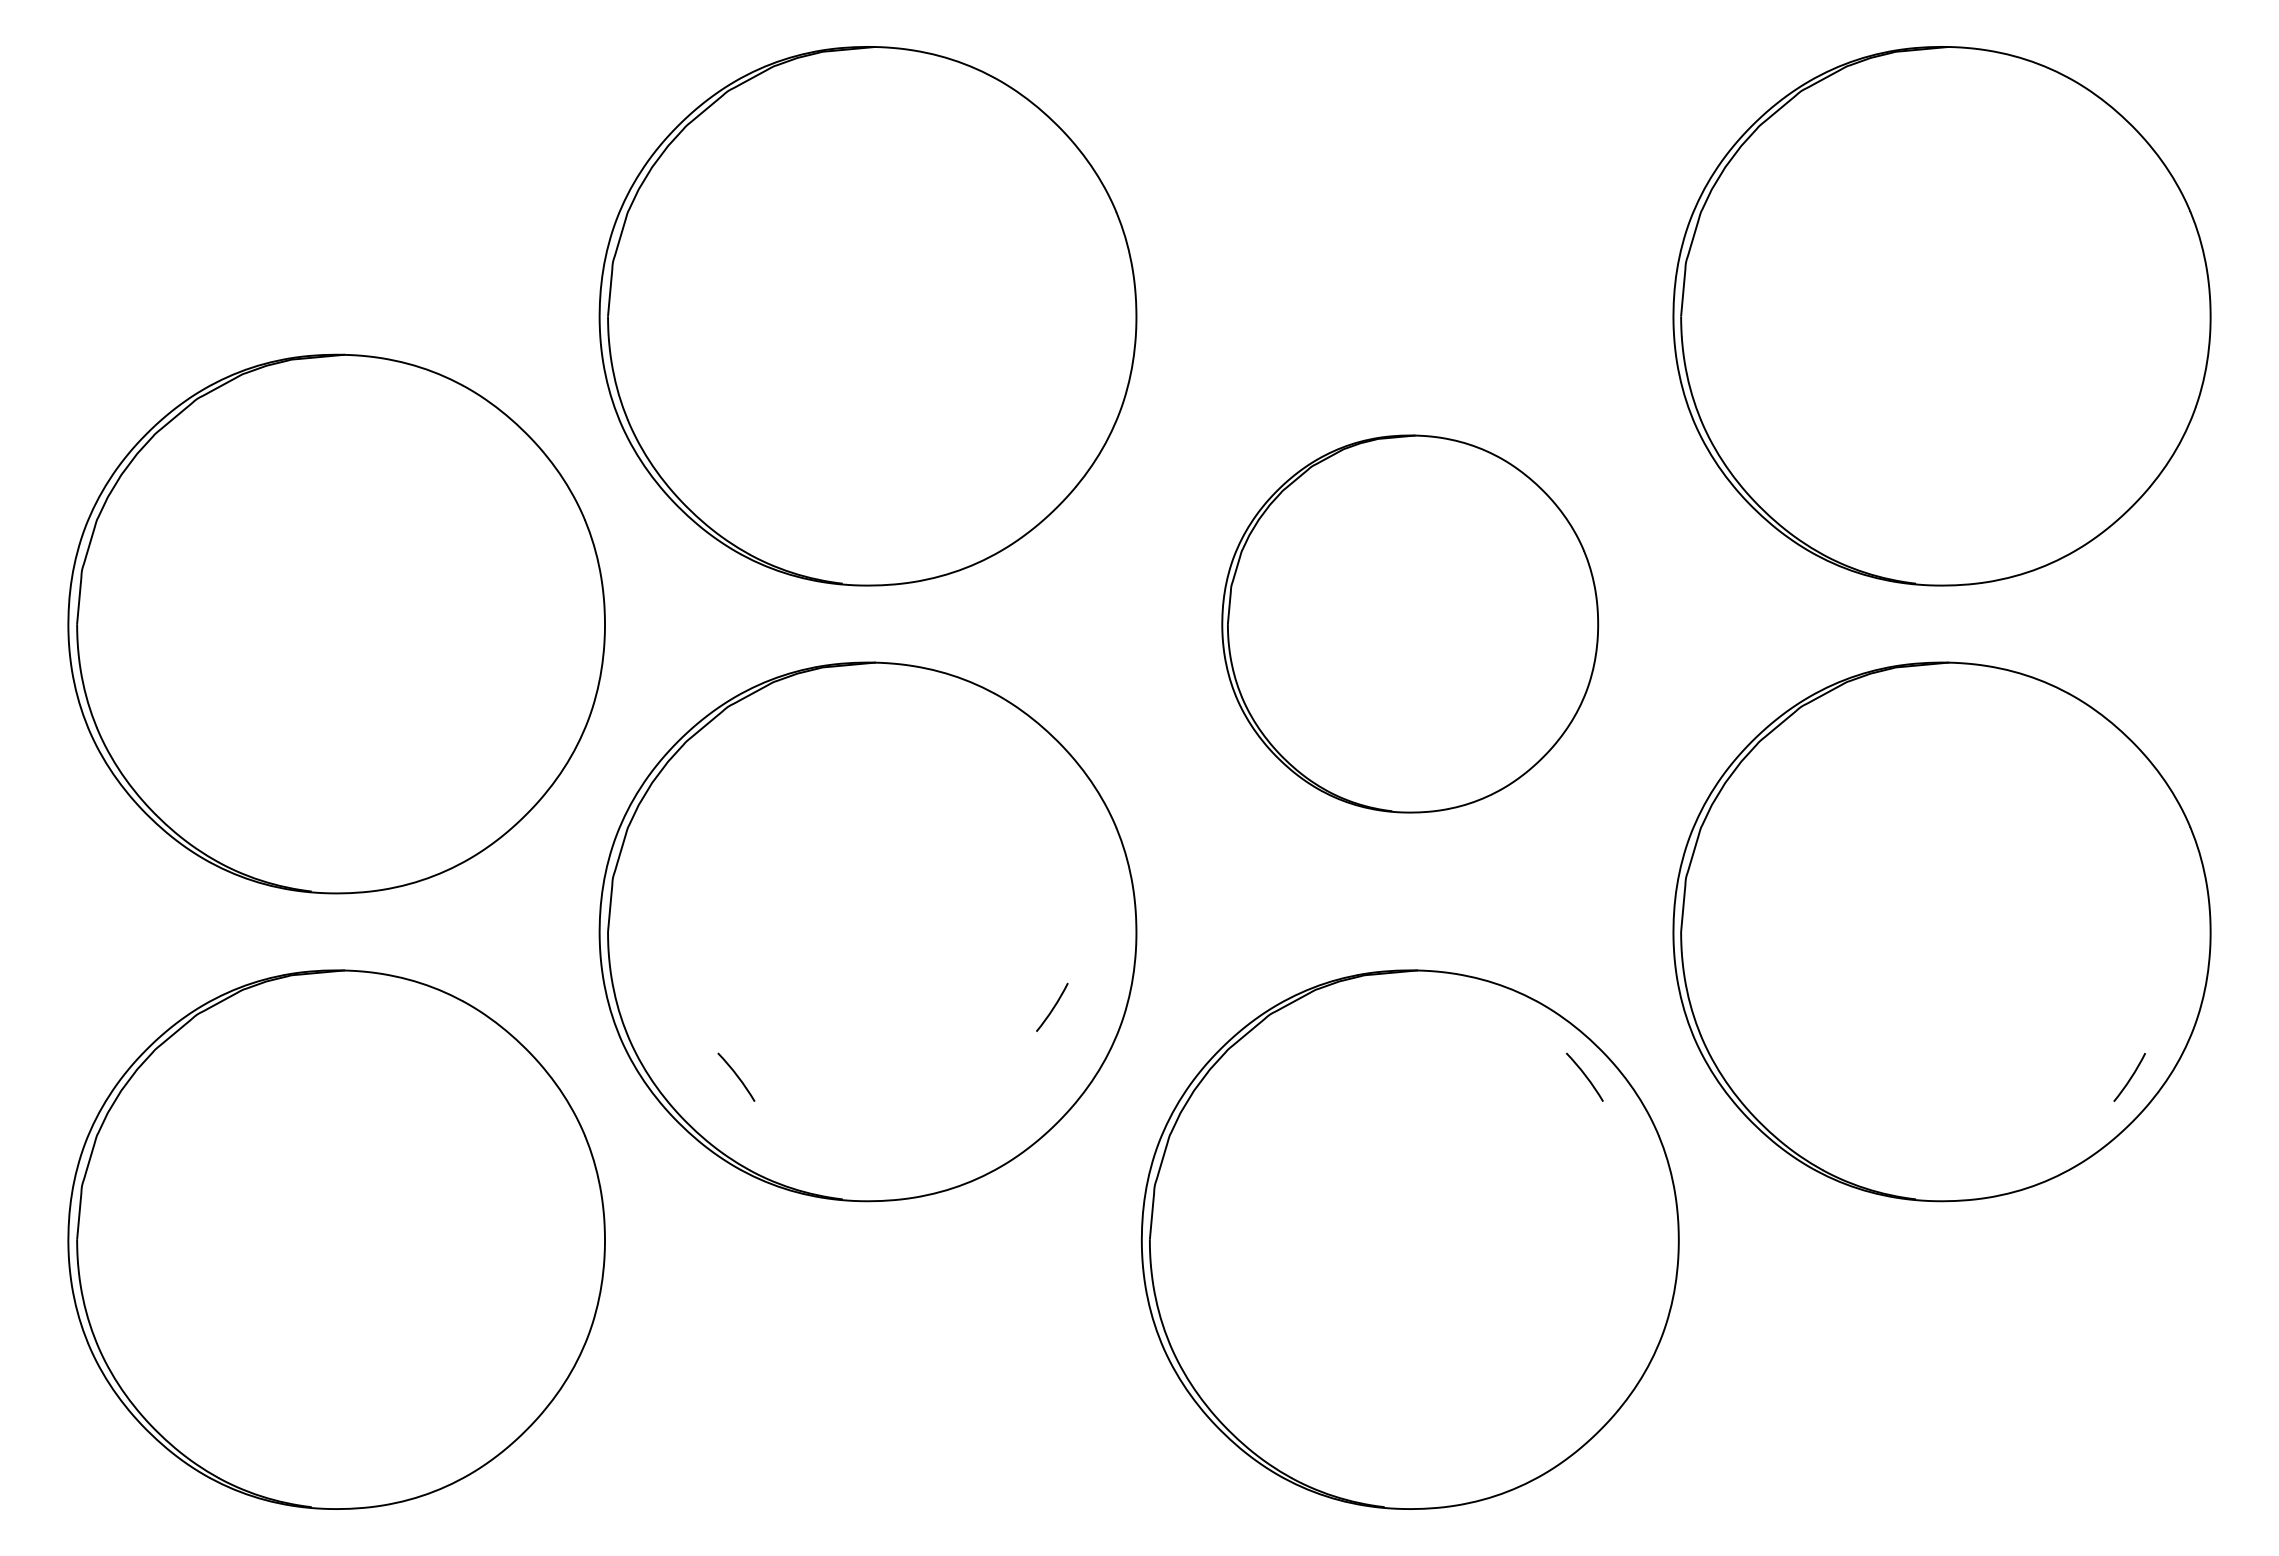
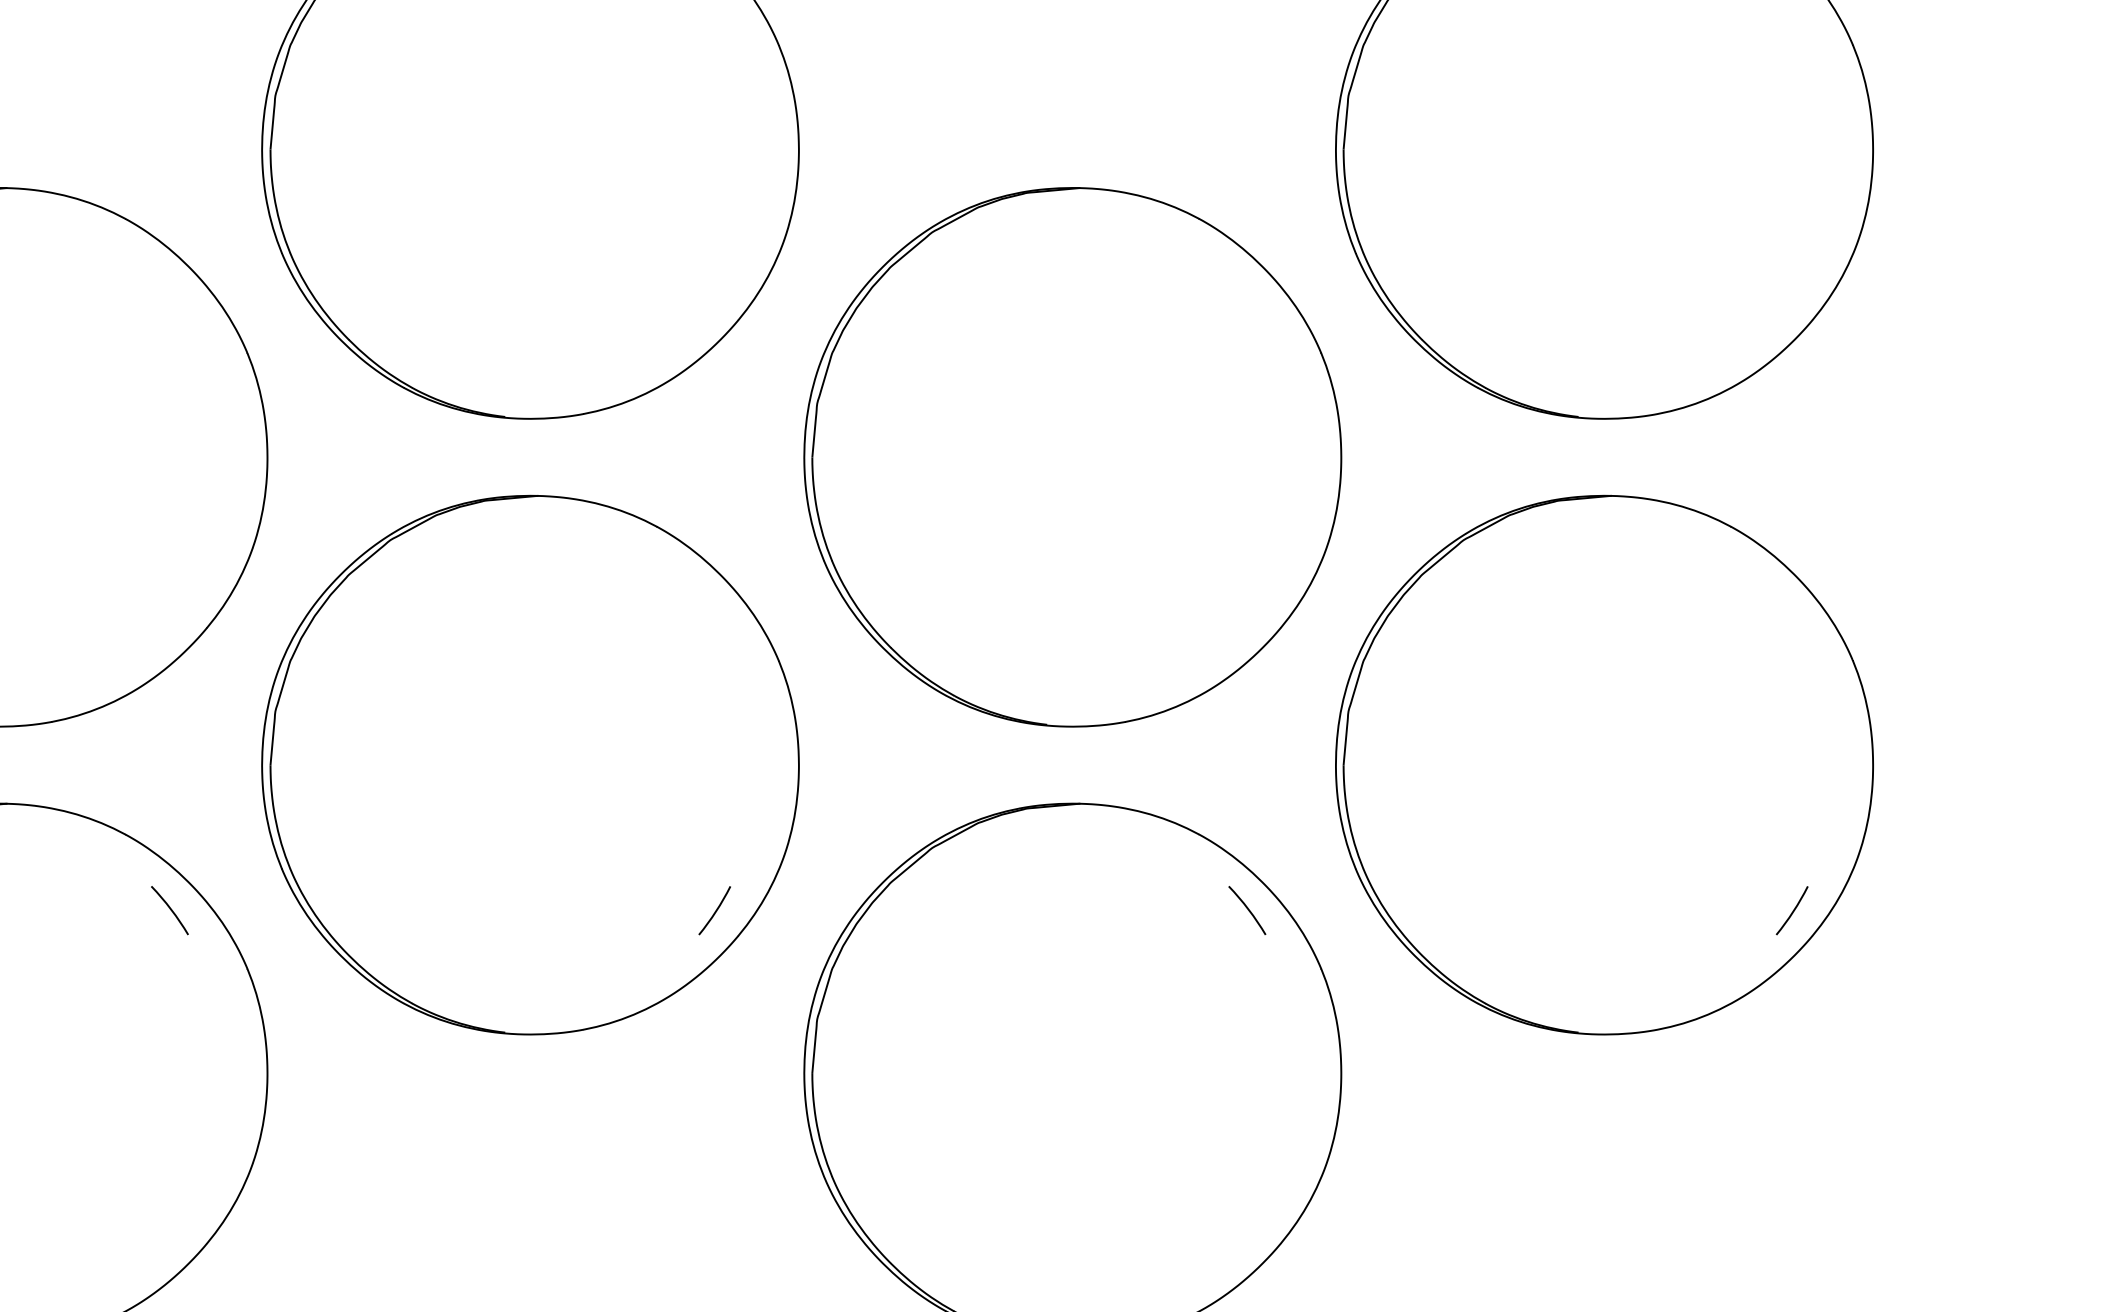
part: (1409, 623) -> (1071, 456), size x1.43
arc: (1052, 1007) -> (714, 910), moved
arc: (736, 1076) -> (169, 909), moved

